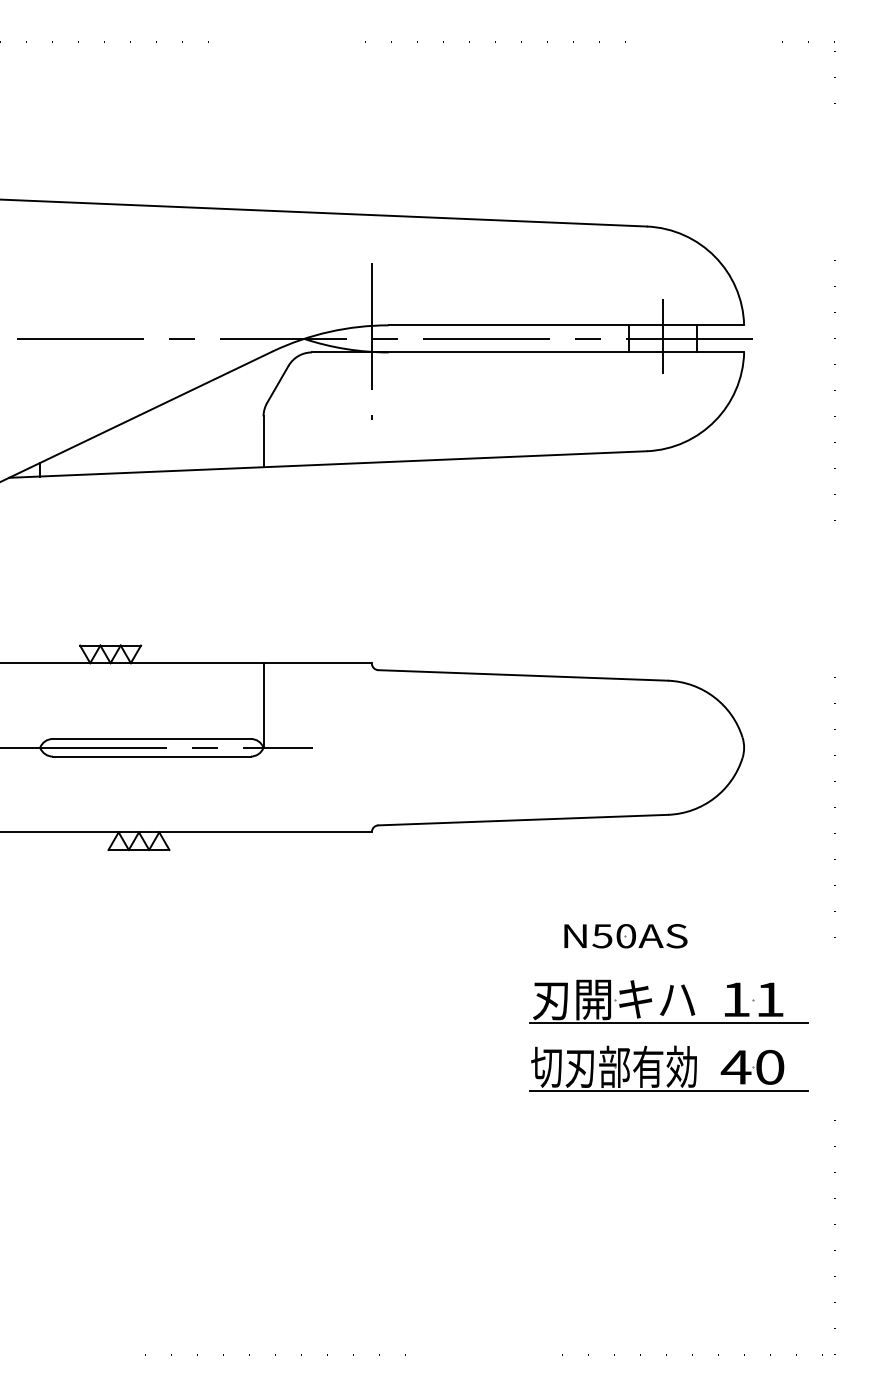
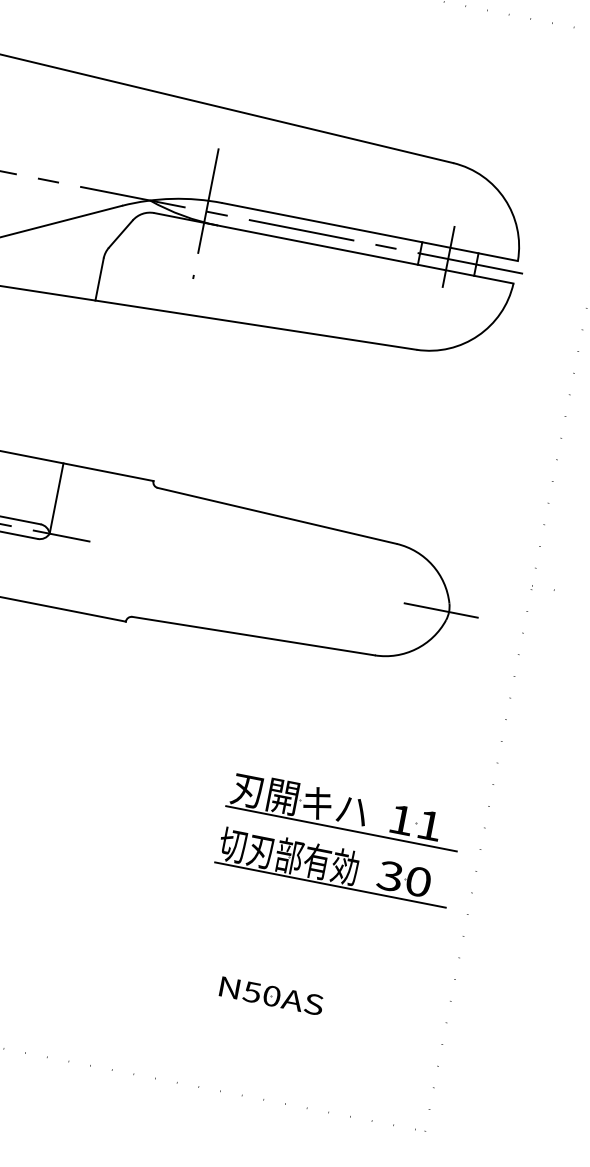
line: (734, 747) -> (441, 610), added
part: (625, 936) -> (271, 996), moved
text: (735, 1066) -> (389, 875), 40 -> 30

